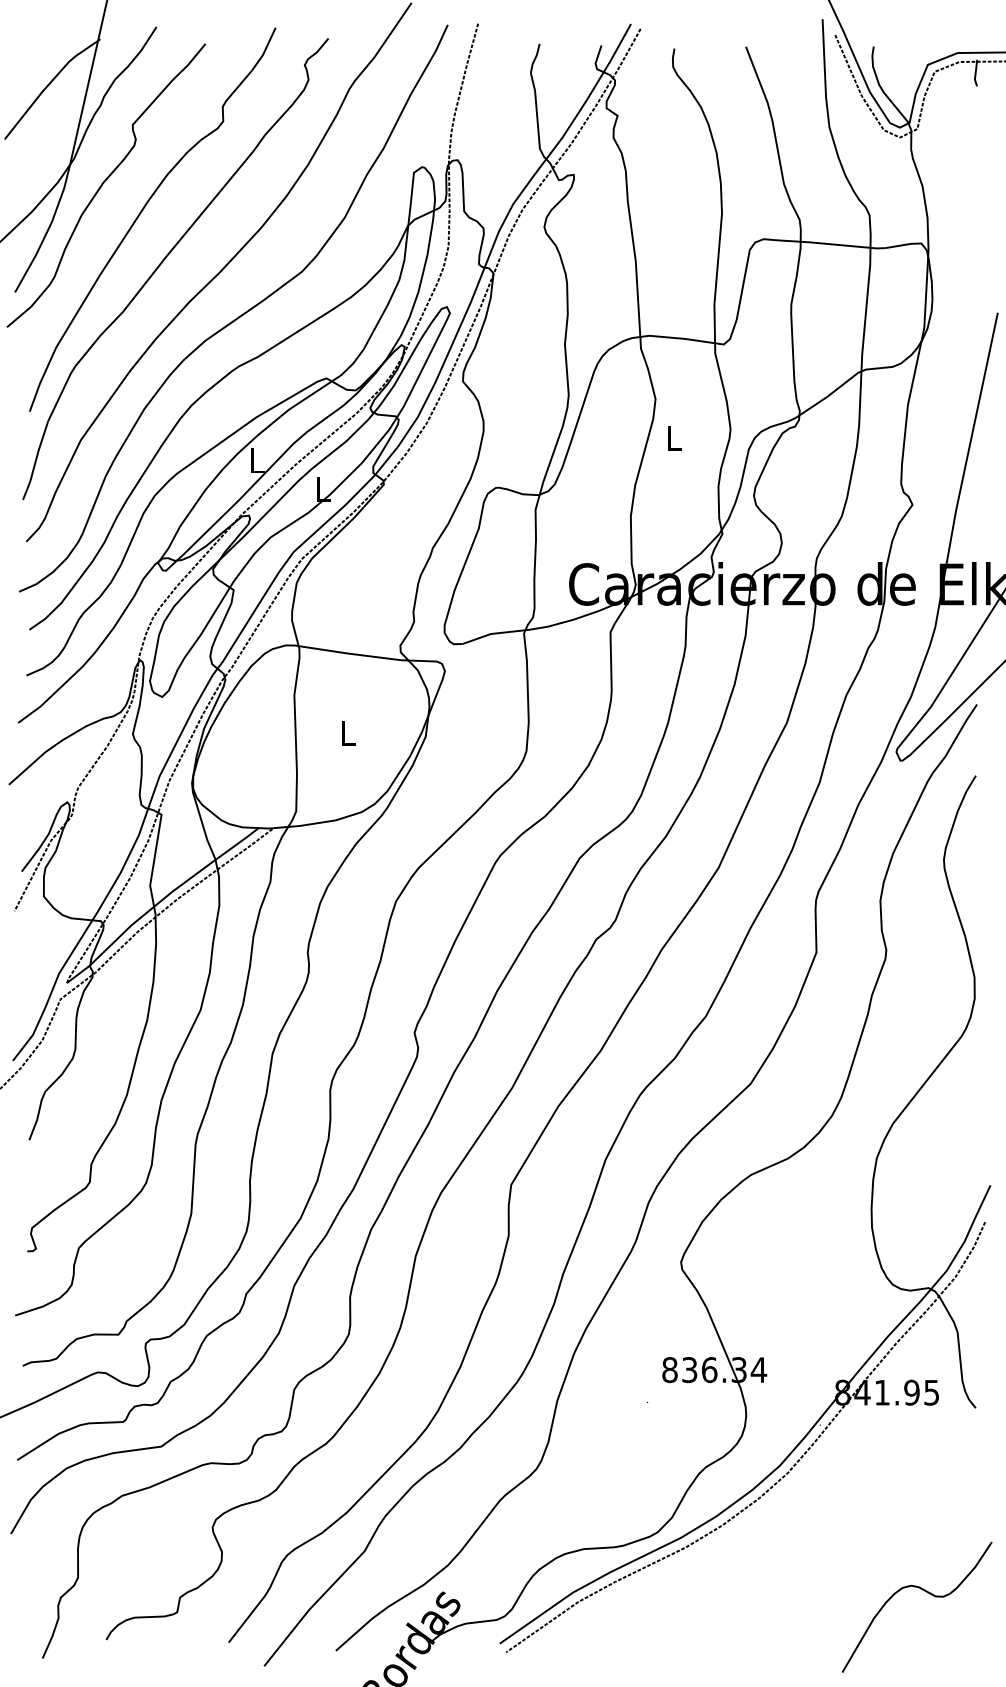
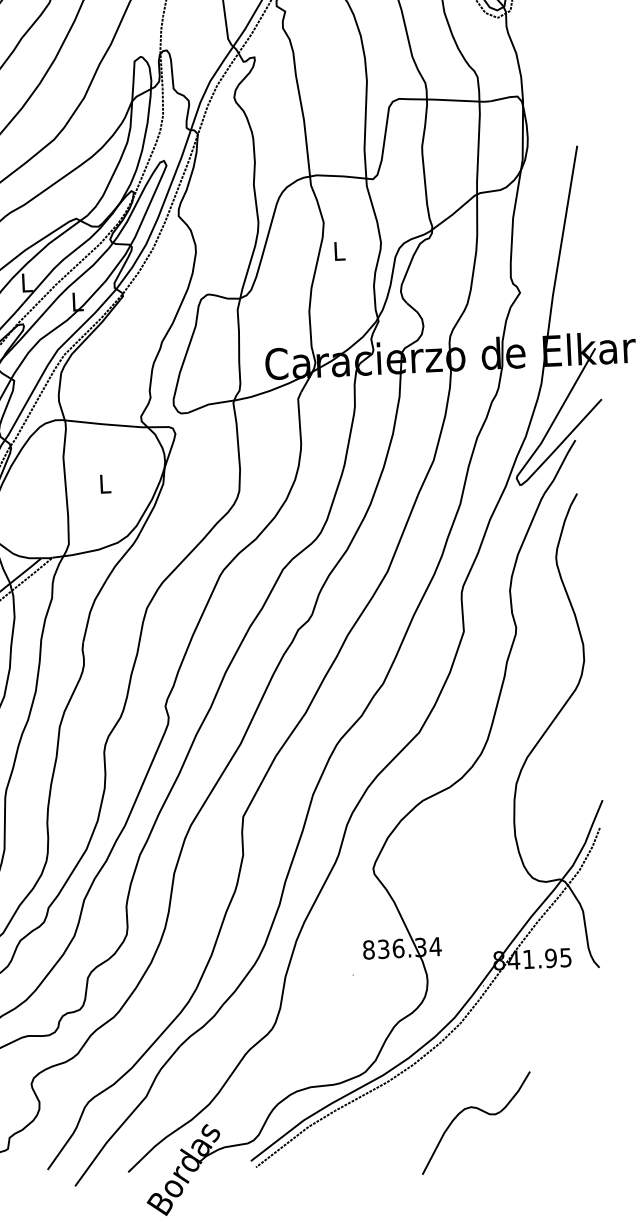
part: (924, 1591) -> (481, 1111), moved

